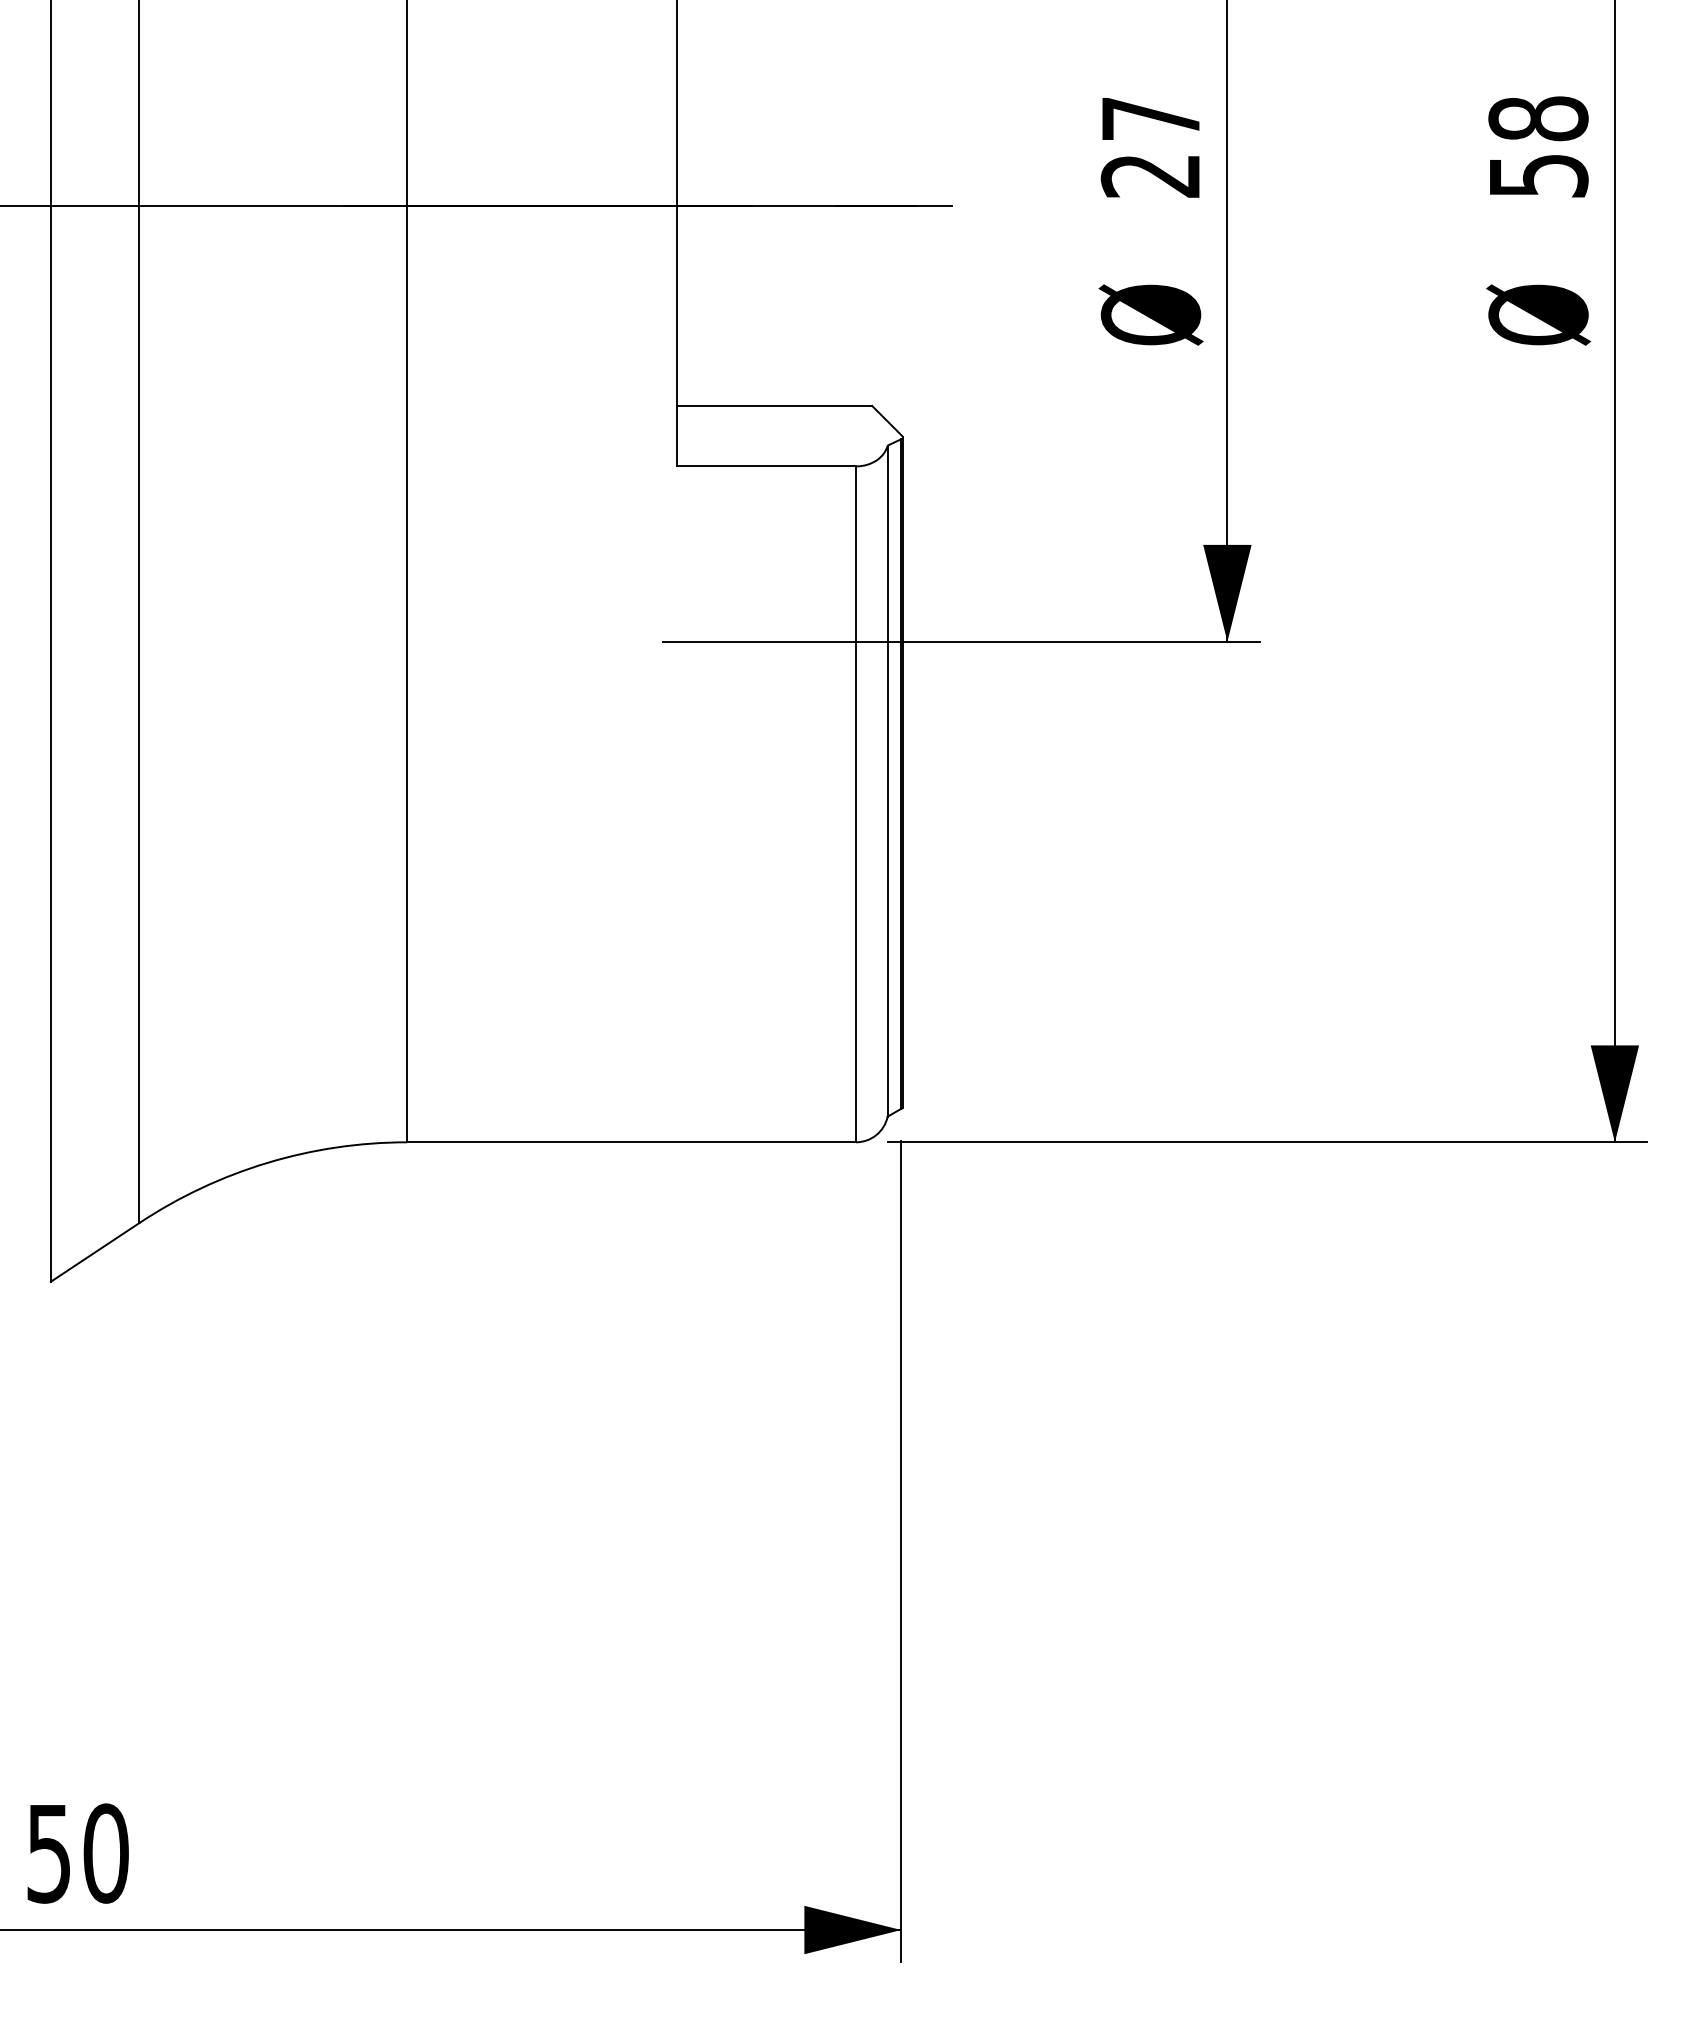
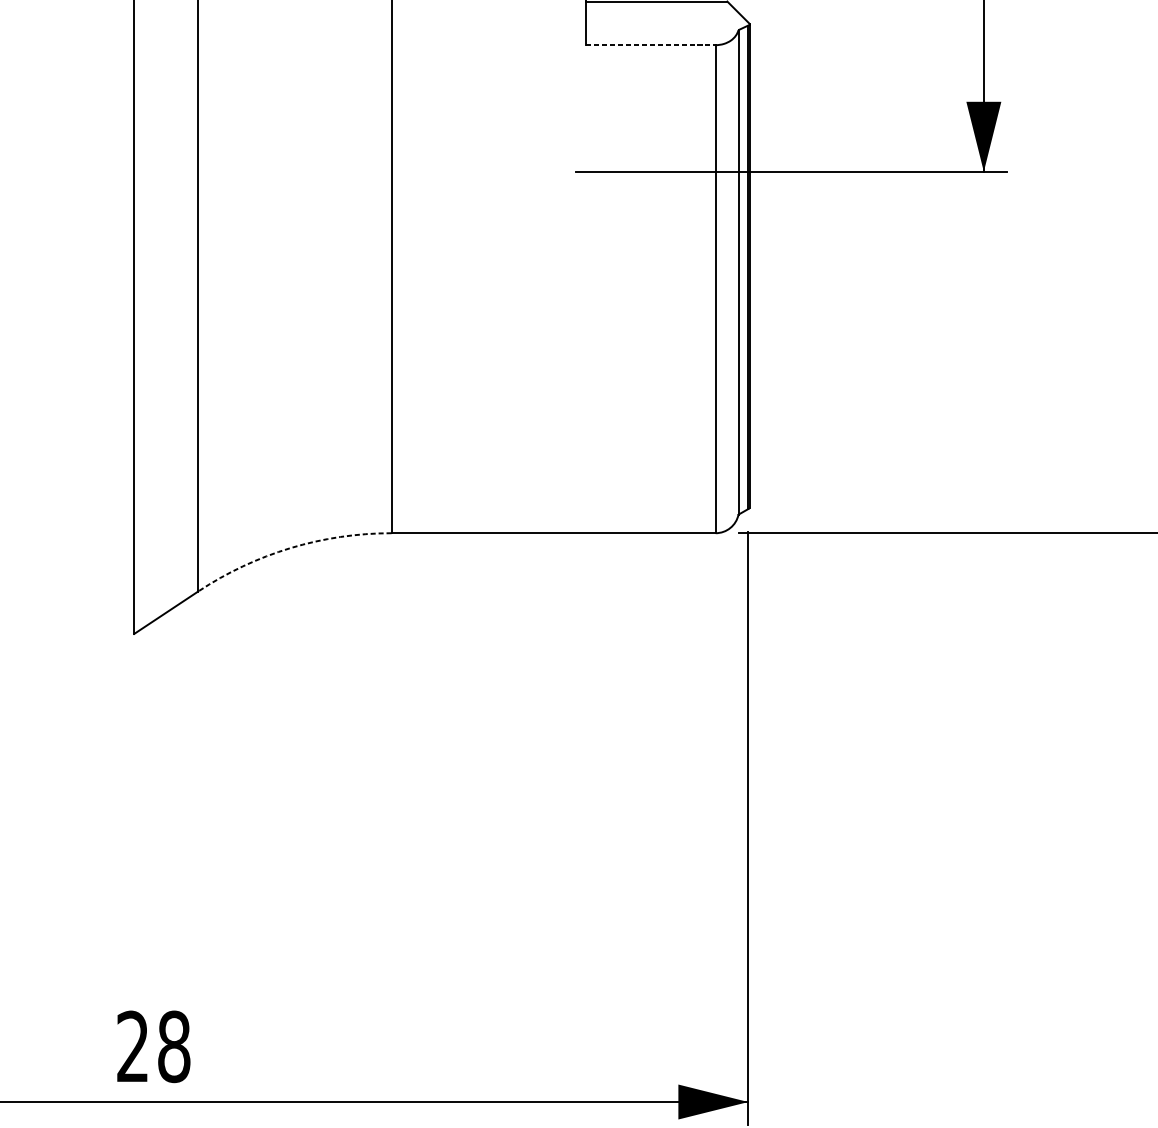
line: (766, 466) -> (651, 45), solid -> dashed
arc: (267, 1162) -> (290, 547), solid -> dashed
text: (77, 1853) -> (153, 1046), 50 -> 28

